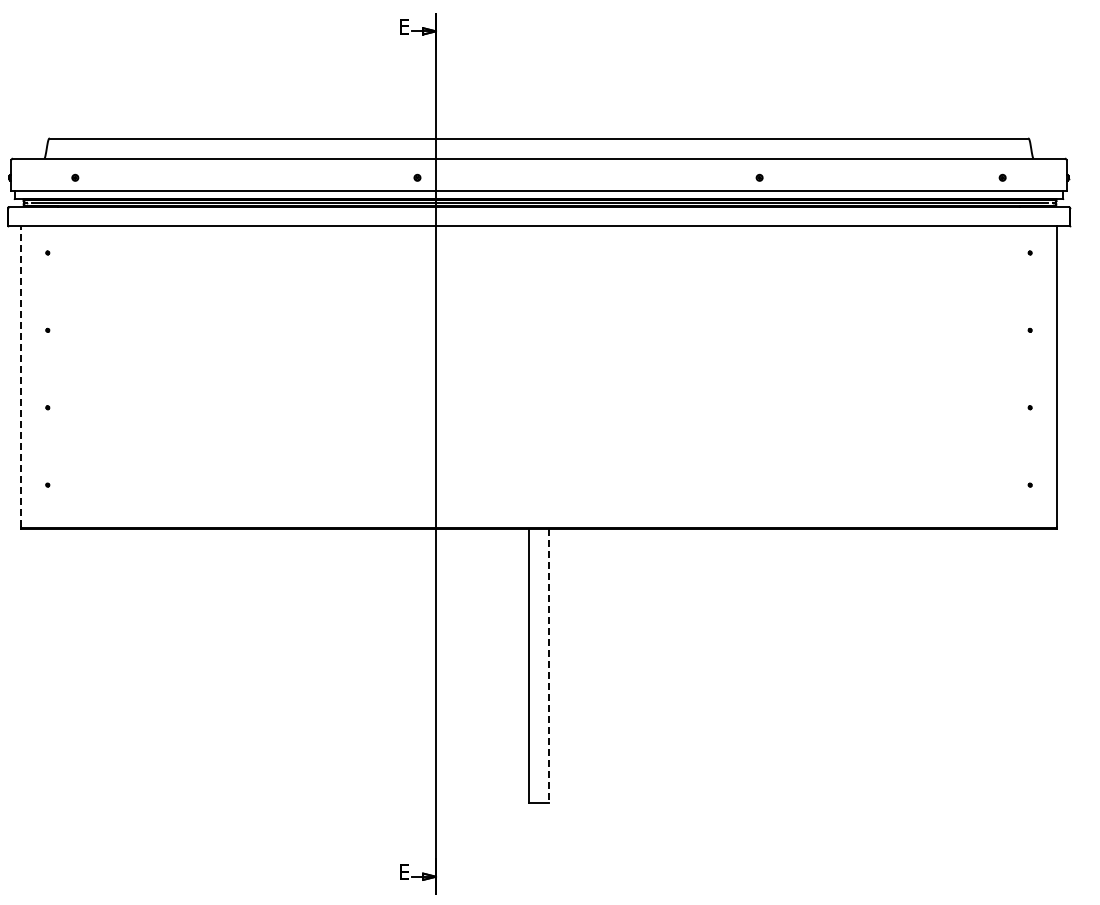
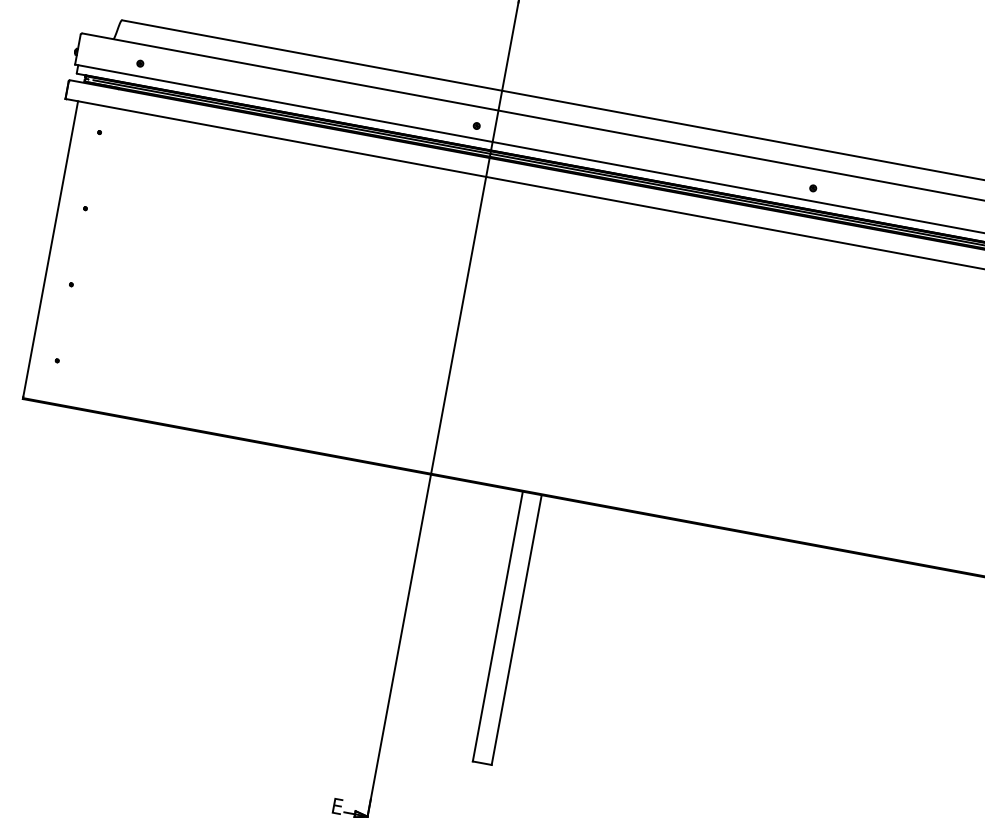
line: (20, 375) -> (50, 248), dashed -> solid
line: (548, 666) -> (516, 630), dashed -> solid

